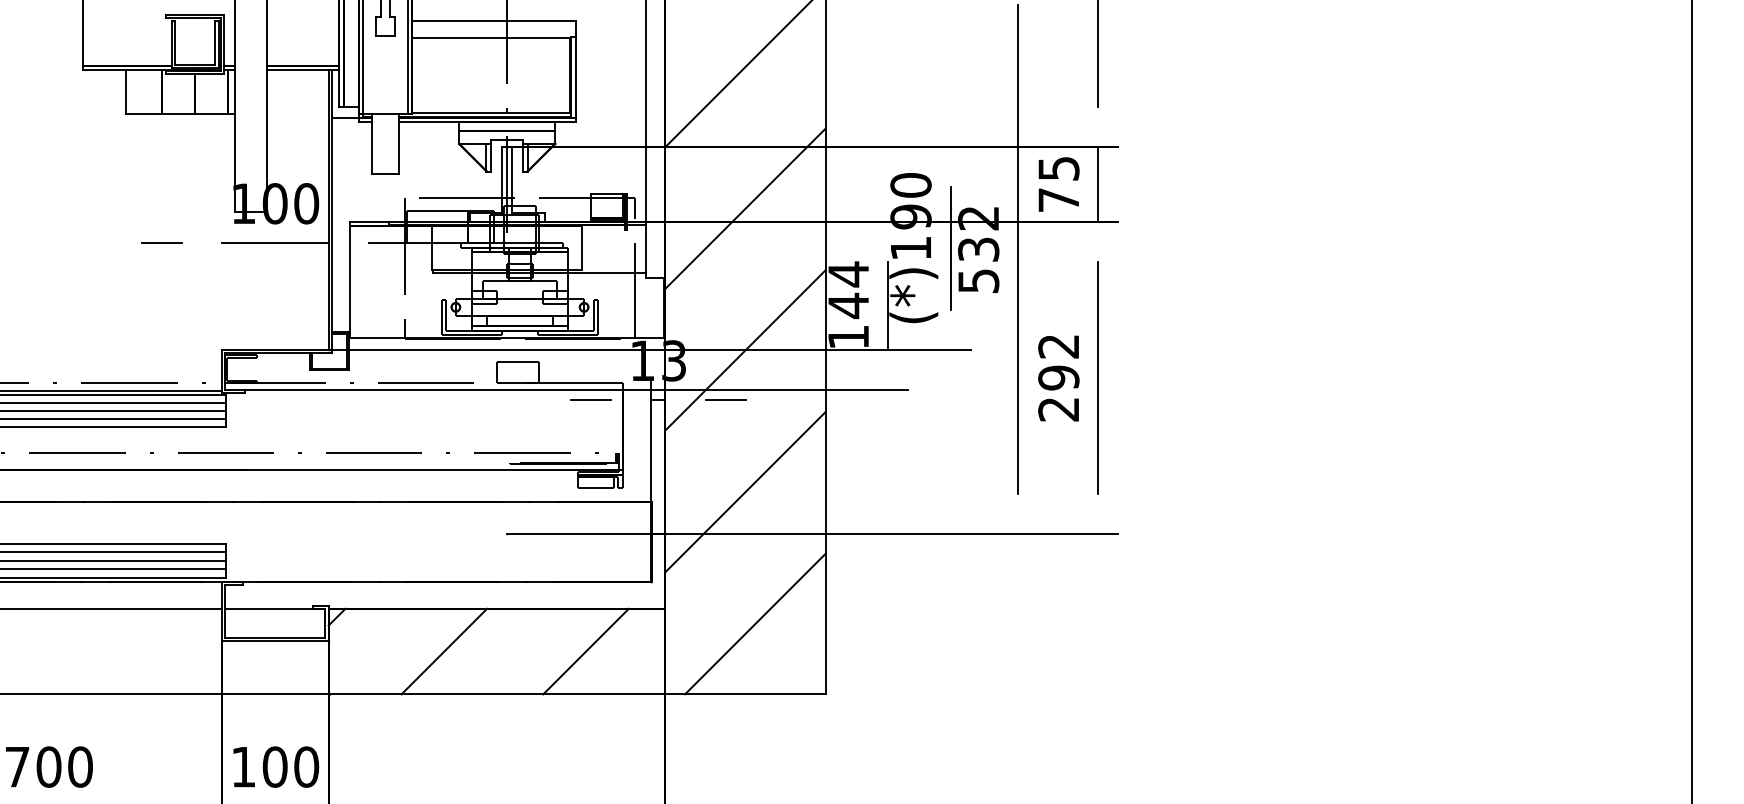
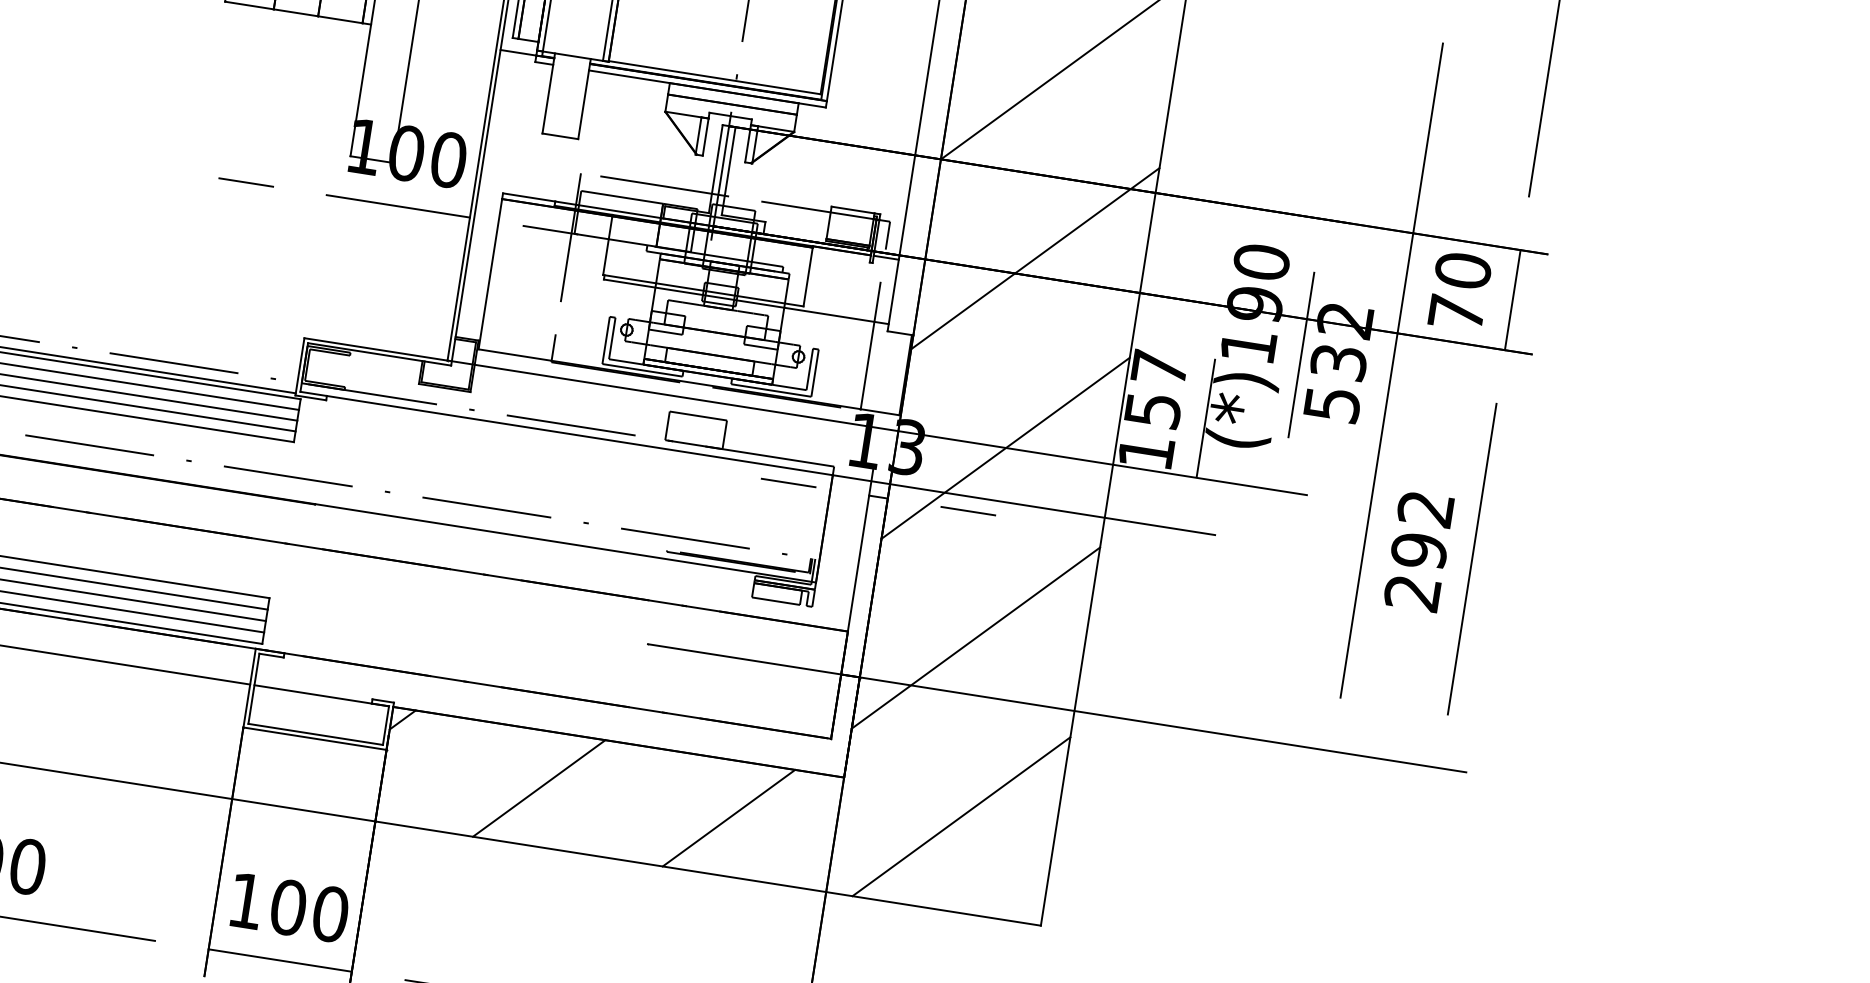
text: (1058, 168) -> (1462, 270), 75 -> 70
text: (848, 290) -> (1155, 389), 144 -> 157

